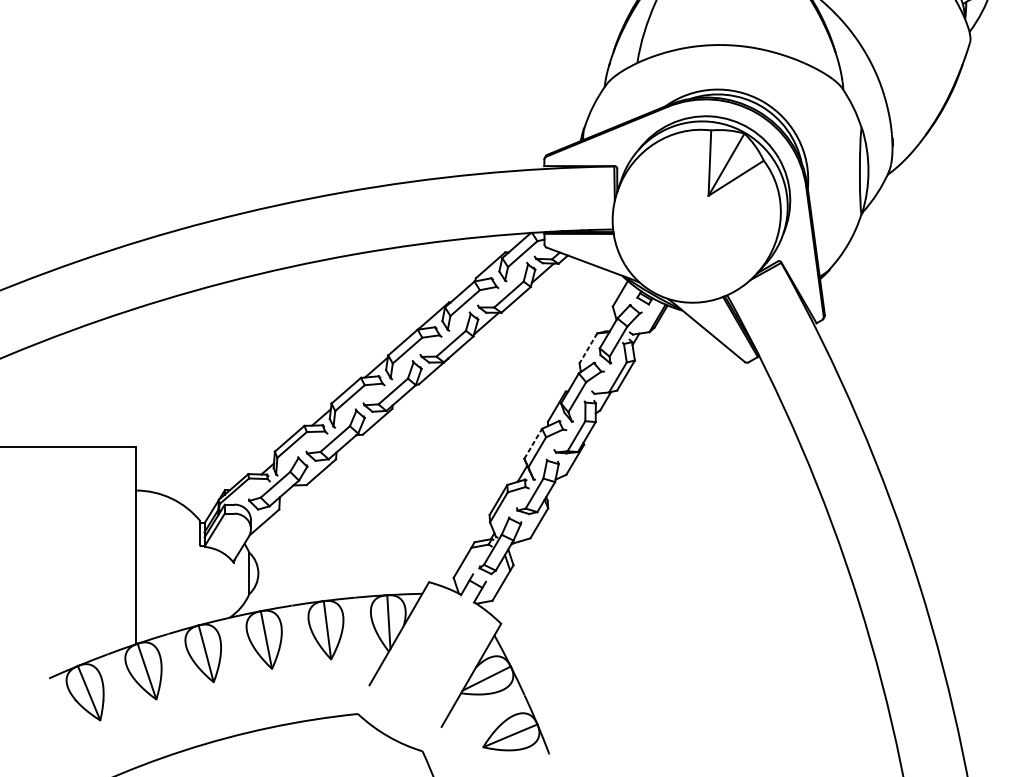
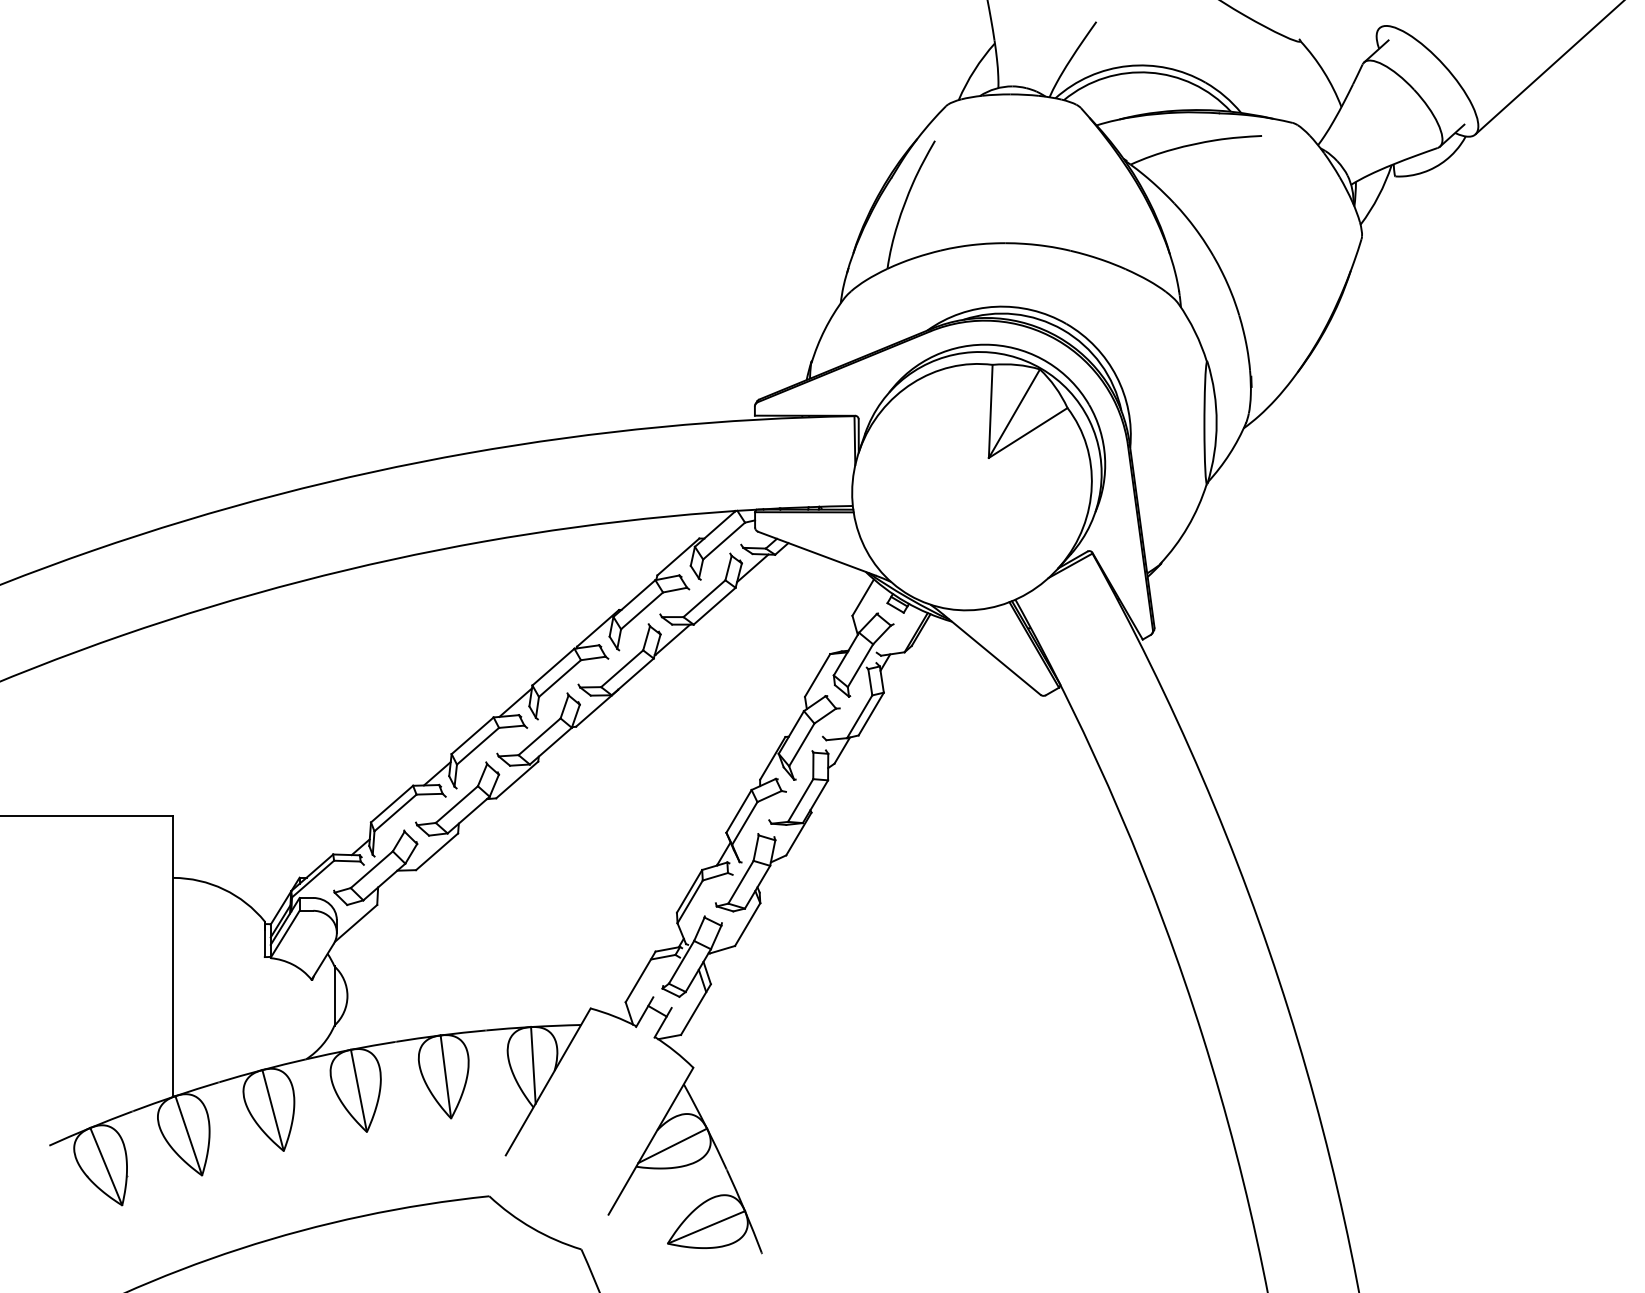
line: (588, 348) -> (817, 675), dashed -> solid
line: (533, 443) -> (739, 811), dashed -> solid

